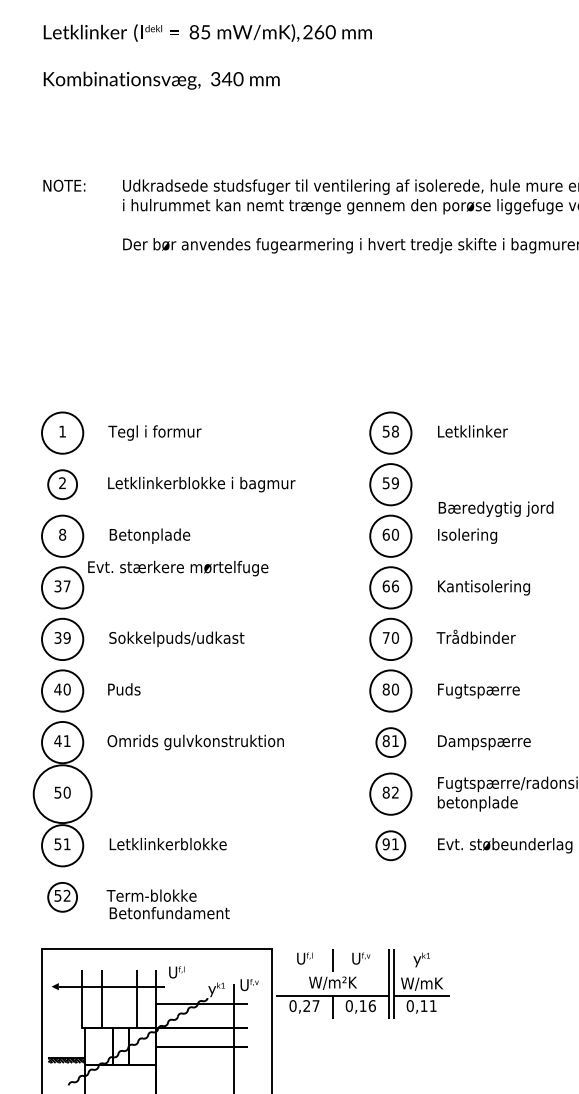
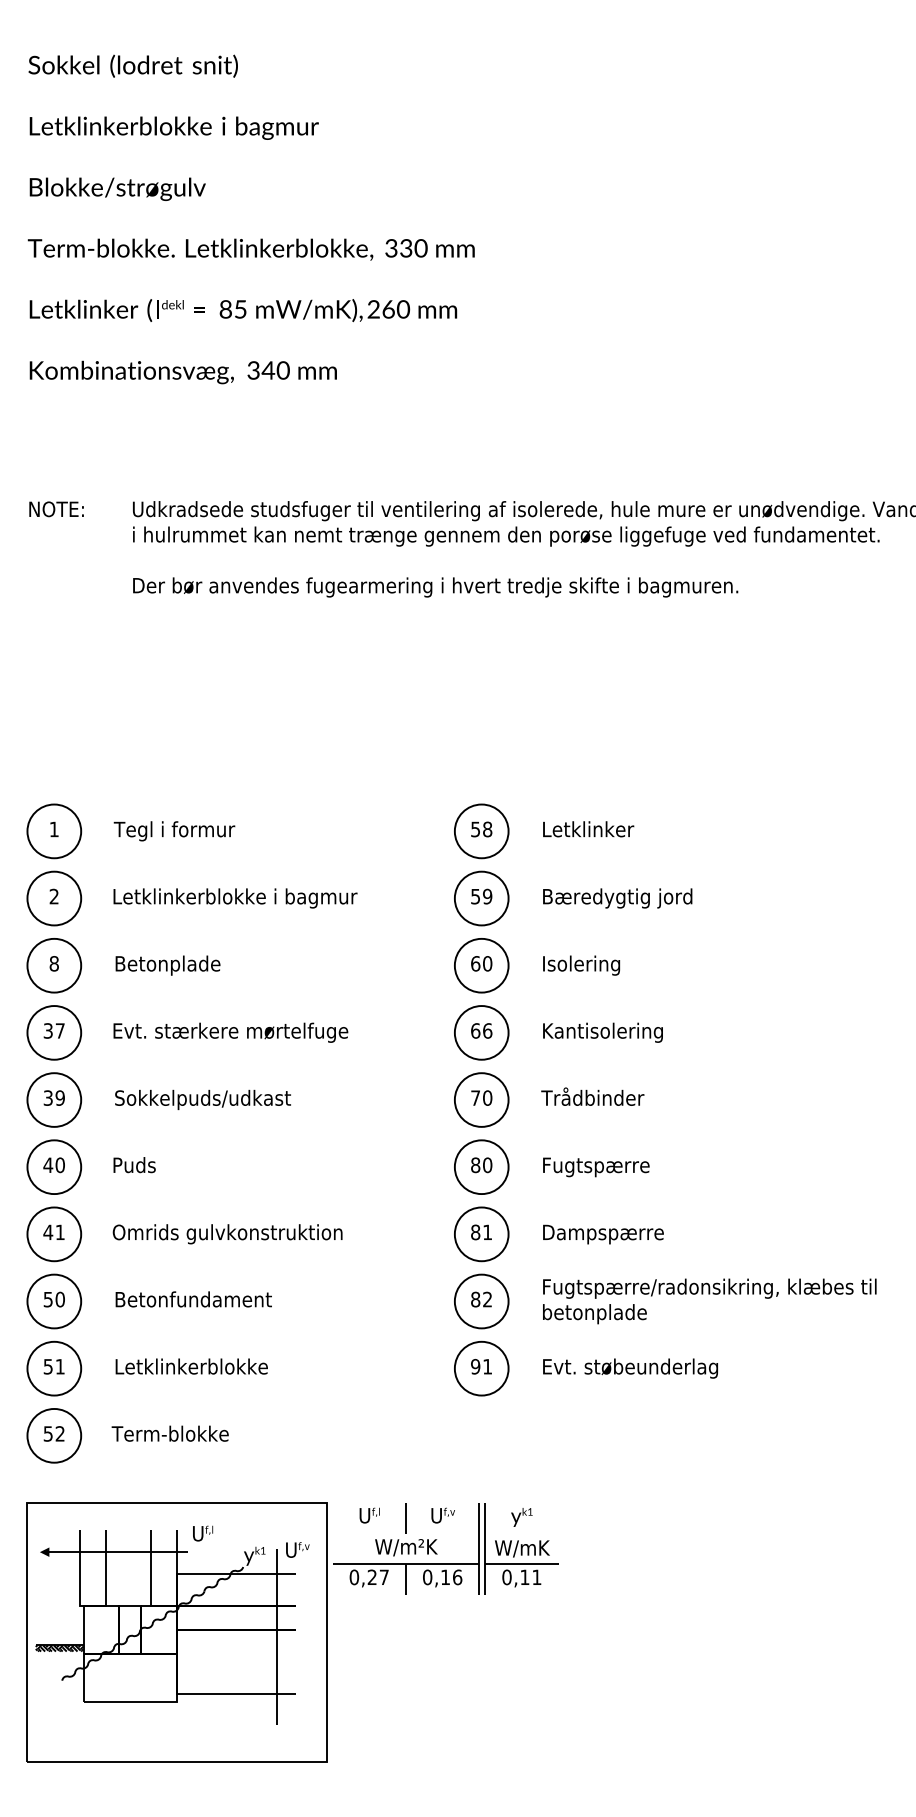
circle: (62, 484) -> (54, 898), size x1.43
text: (495, 509) -> (617, 898), moved
text: (177, 568) -> (230, 1032), moved
circle: (390, 742) -> (481, 1234), size x1.43
circle: (62, 794) -> (54, 1301), size x0.71
circle: (390, 845) -> (481, 1368), size x1.43
circle: (62, 897) -> (54, 1435), size x1.43
text: (169, 913) -> (193, 1299), moved

